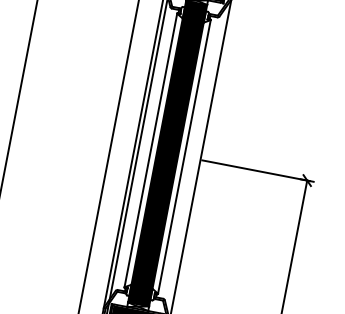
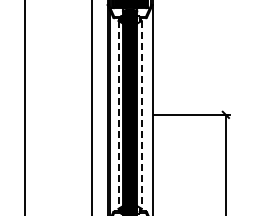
line: (150, 149) -> (118, 114), solid -> dashed
line: (184, 156) -> (141, 114), solid -> dashed

